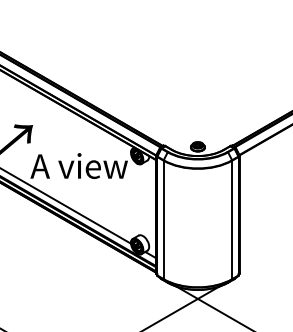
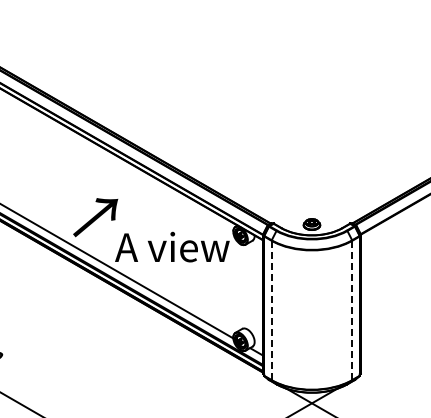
line: (163, 219) -> (271, 310), solid -> dashed
line: (232, 219) -> (352, 310), solid -> dashed

